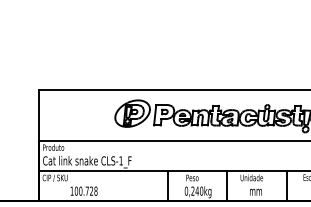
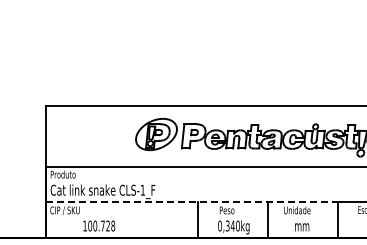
line: (163, 171) -> (192, 202), solid -> dashed
text: (192, 191) -> (227, 226), 0,240kg -> 0,340kg

